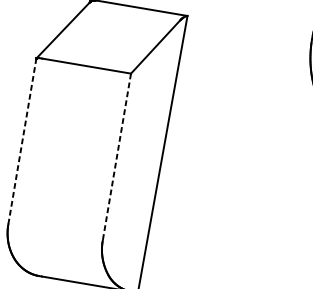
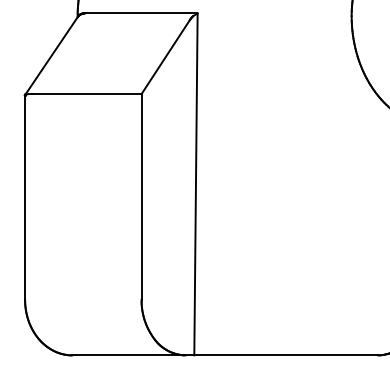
line: (22, 141) -> (25, 197), dashed -> solid
line: (116, 156) -> (141, 196), dashed -> solid

